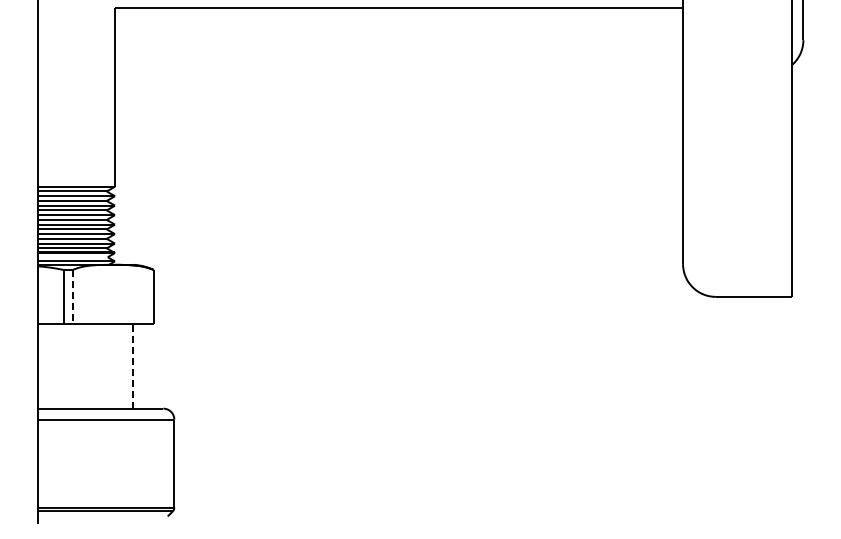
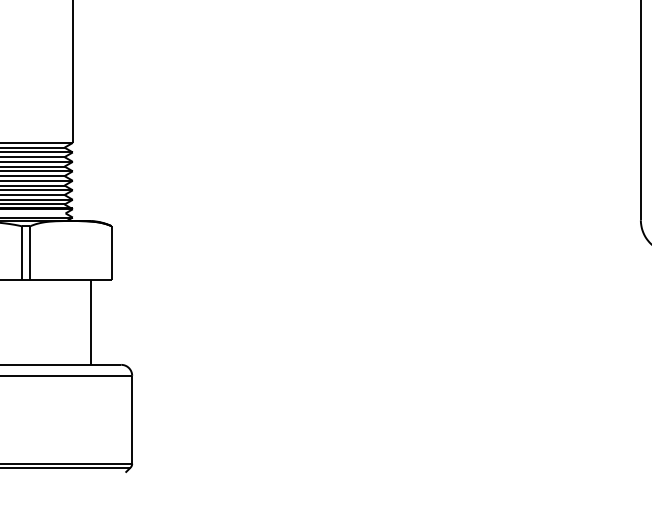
line: (72, 297) -> (30, 253), dashed -> solid
line: (133, 365) -> (91, 321), dashed -> solid

